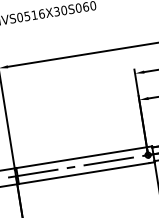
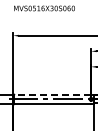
line: (81, 157) -> (52, 94), solid -> dashed

